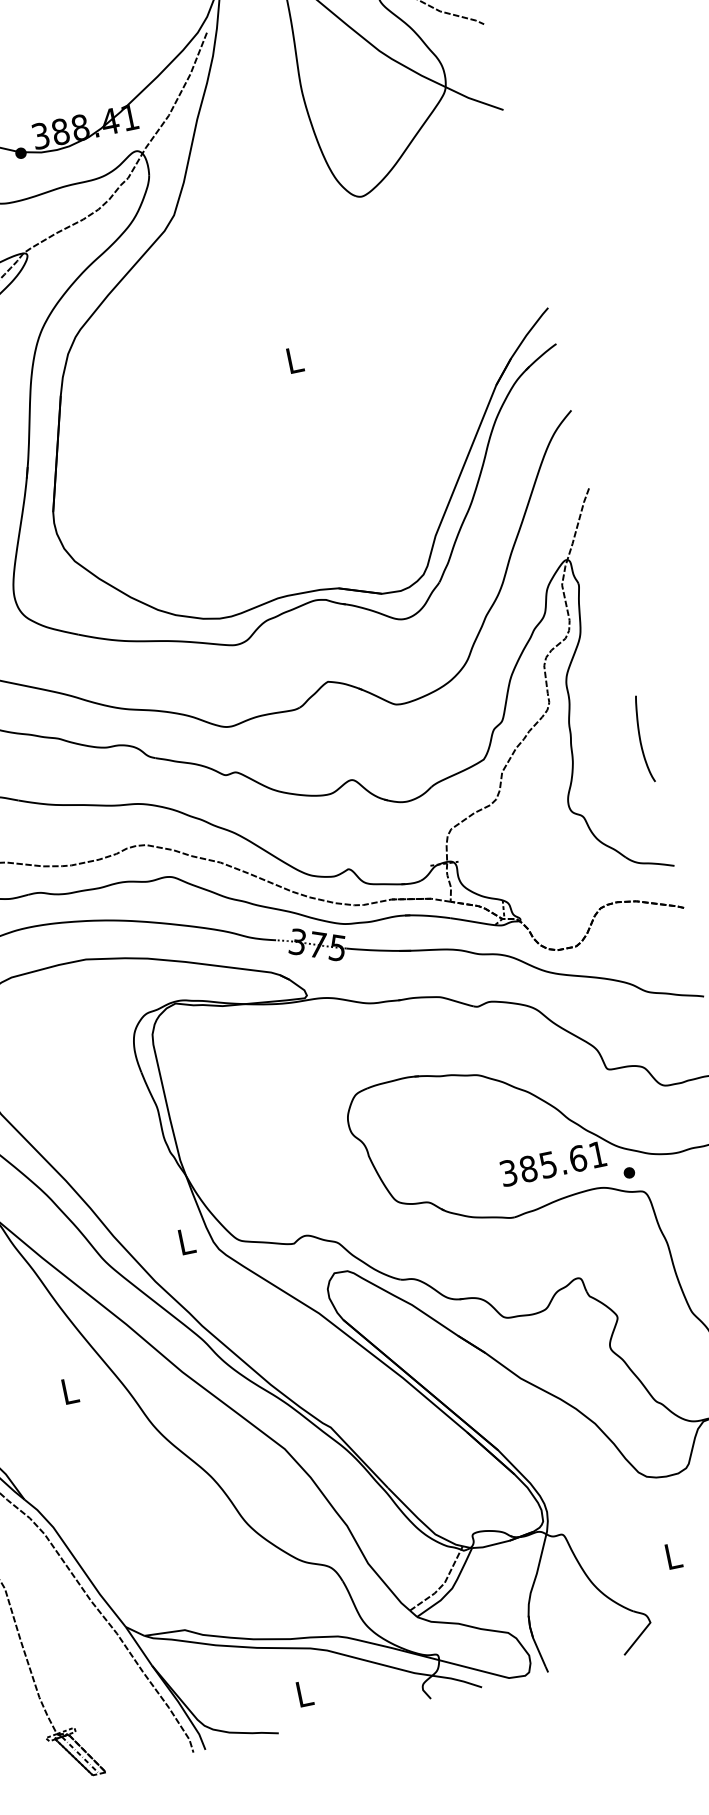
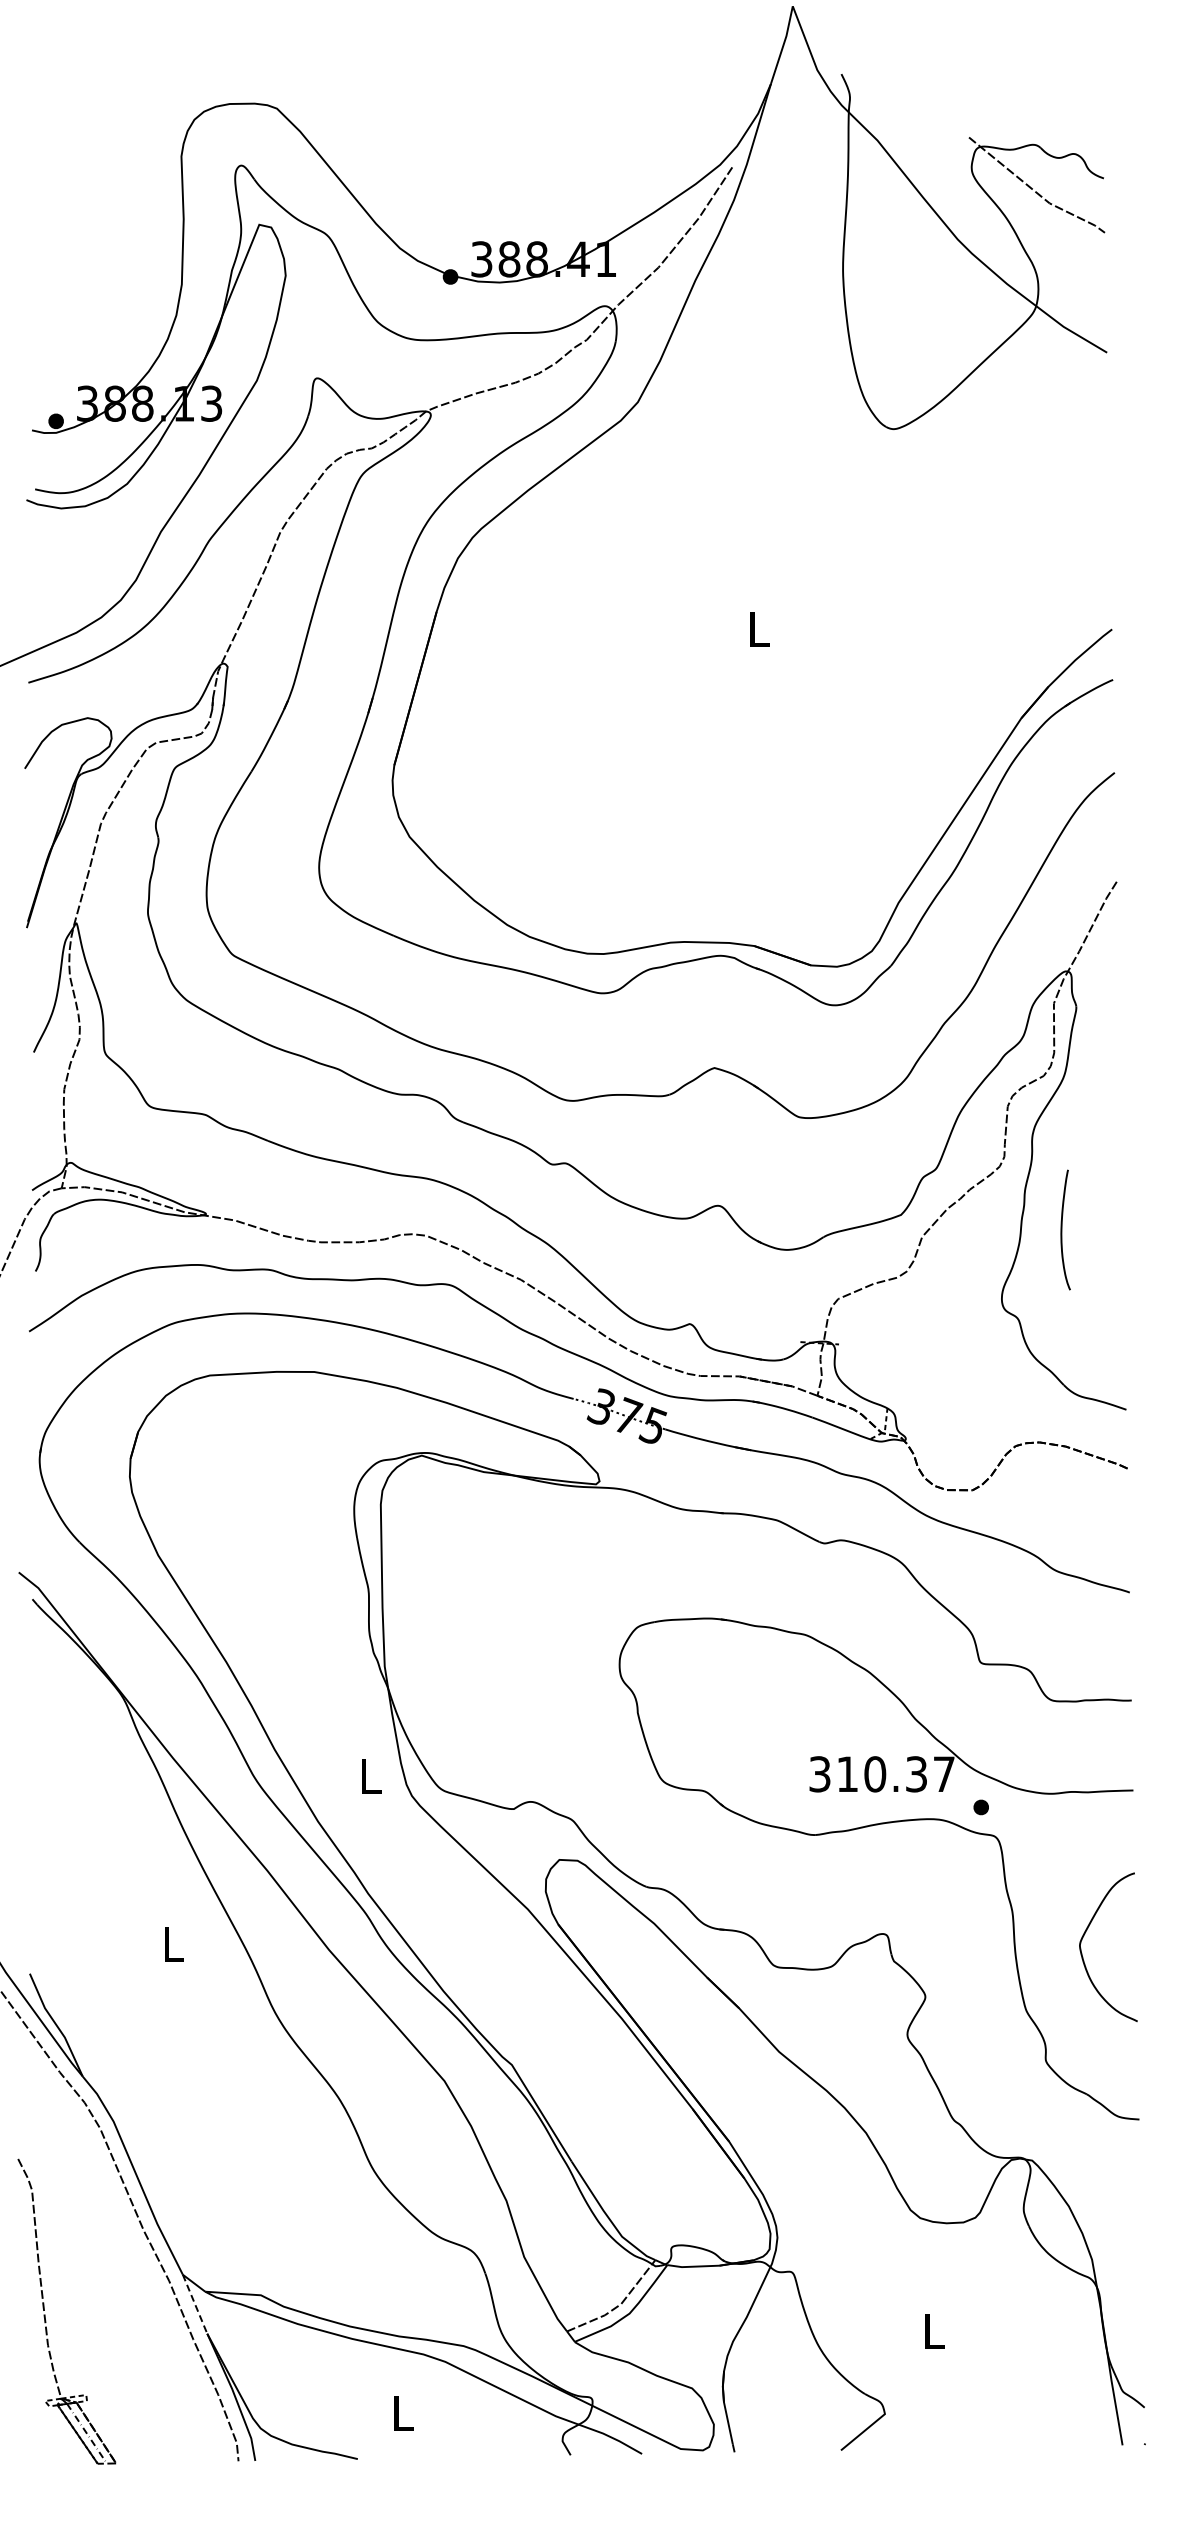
curve: (640, 739) -> (1062, 1229), moved
text: (562, 1162) -> (895, 1774), 385.61 -> 310.37
line: (139, 1646) -> (195, 2304), solid -> dashed

